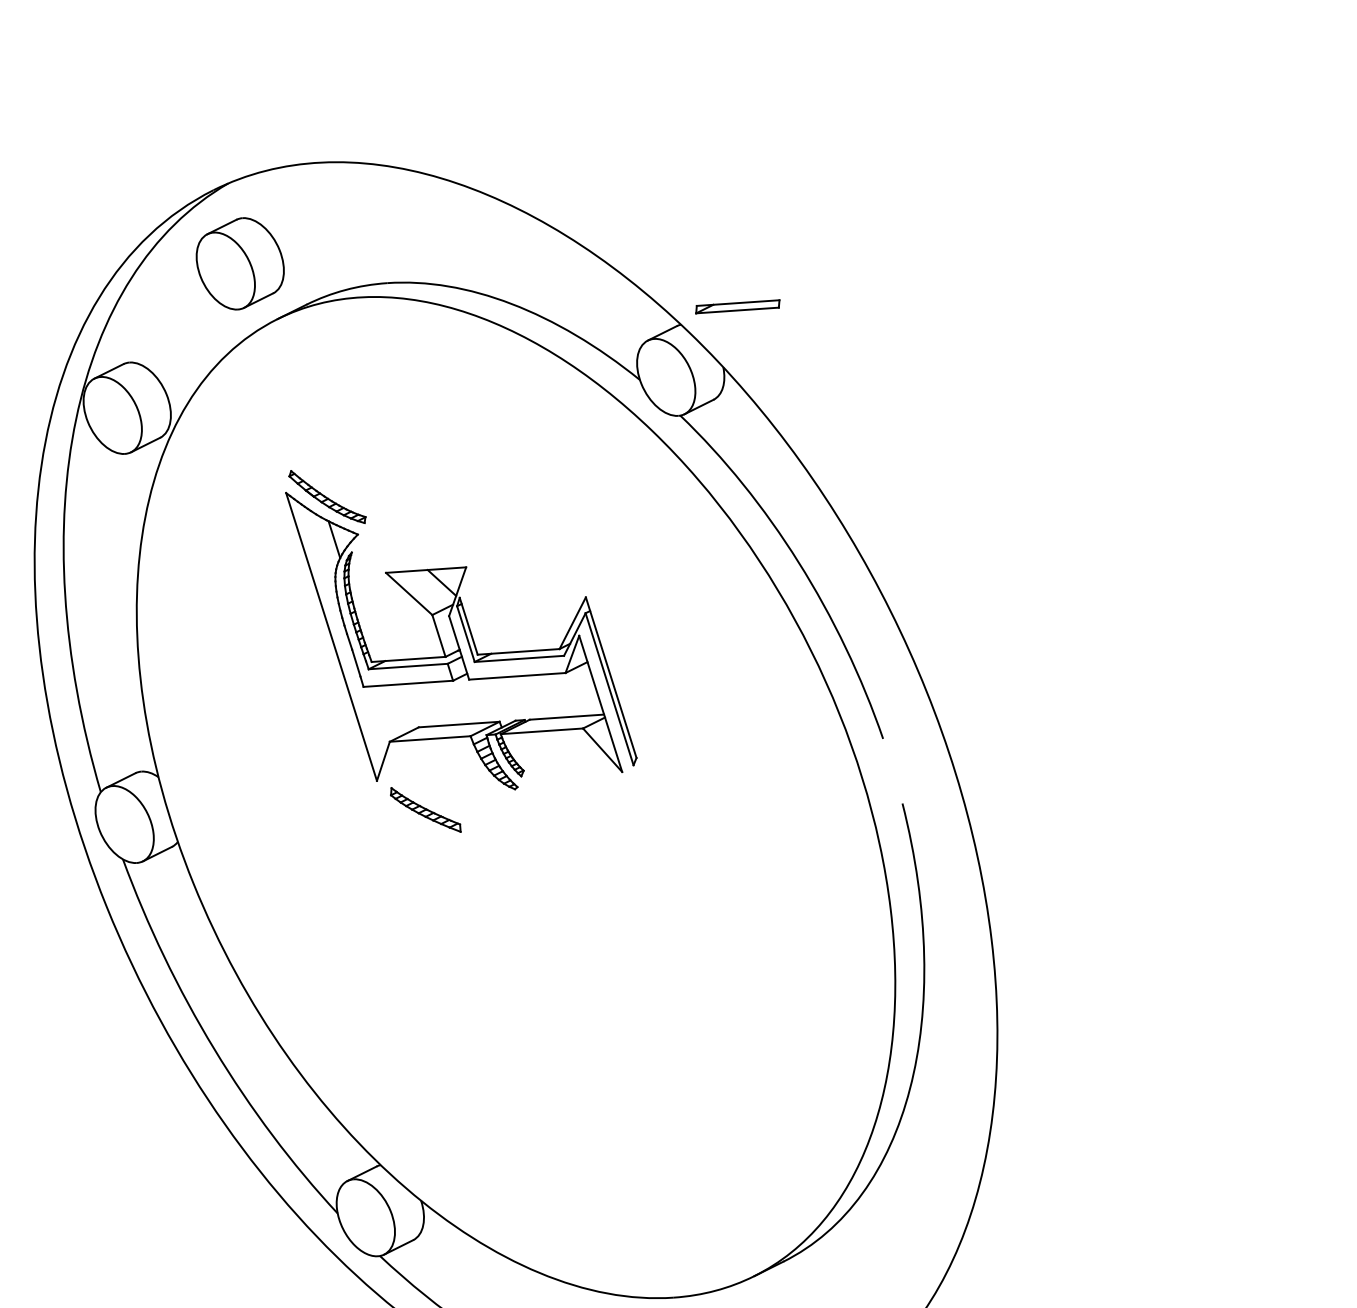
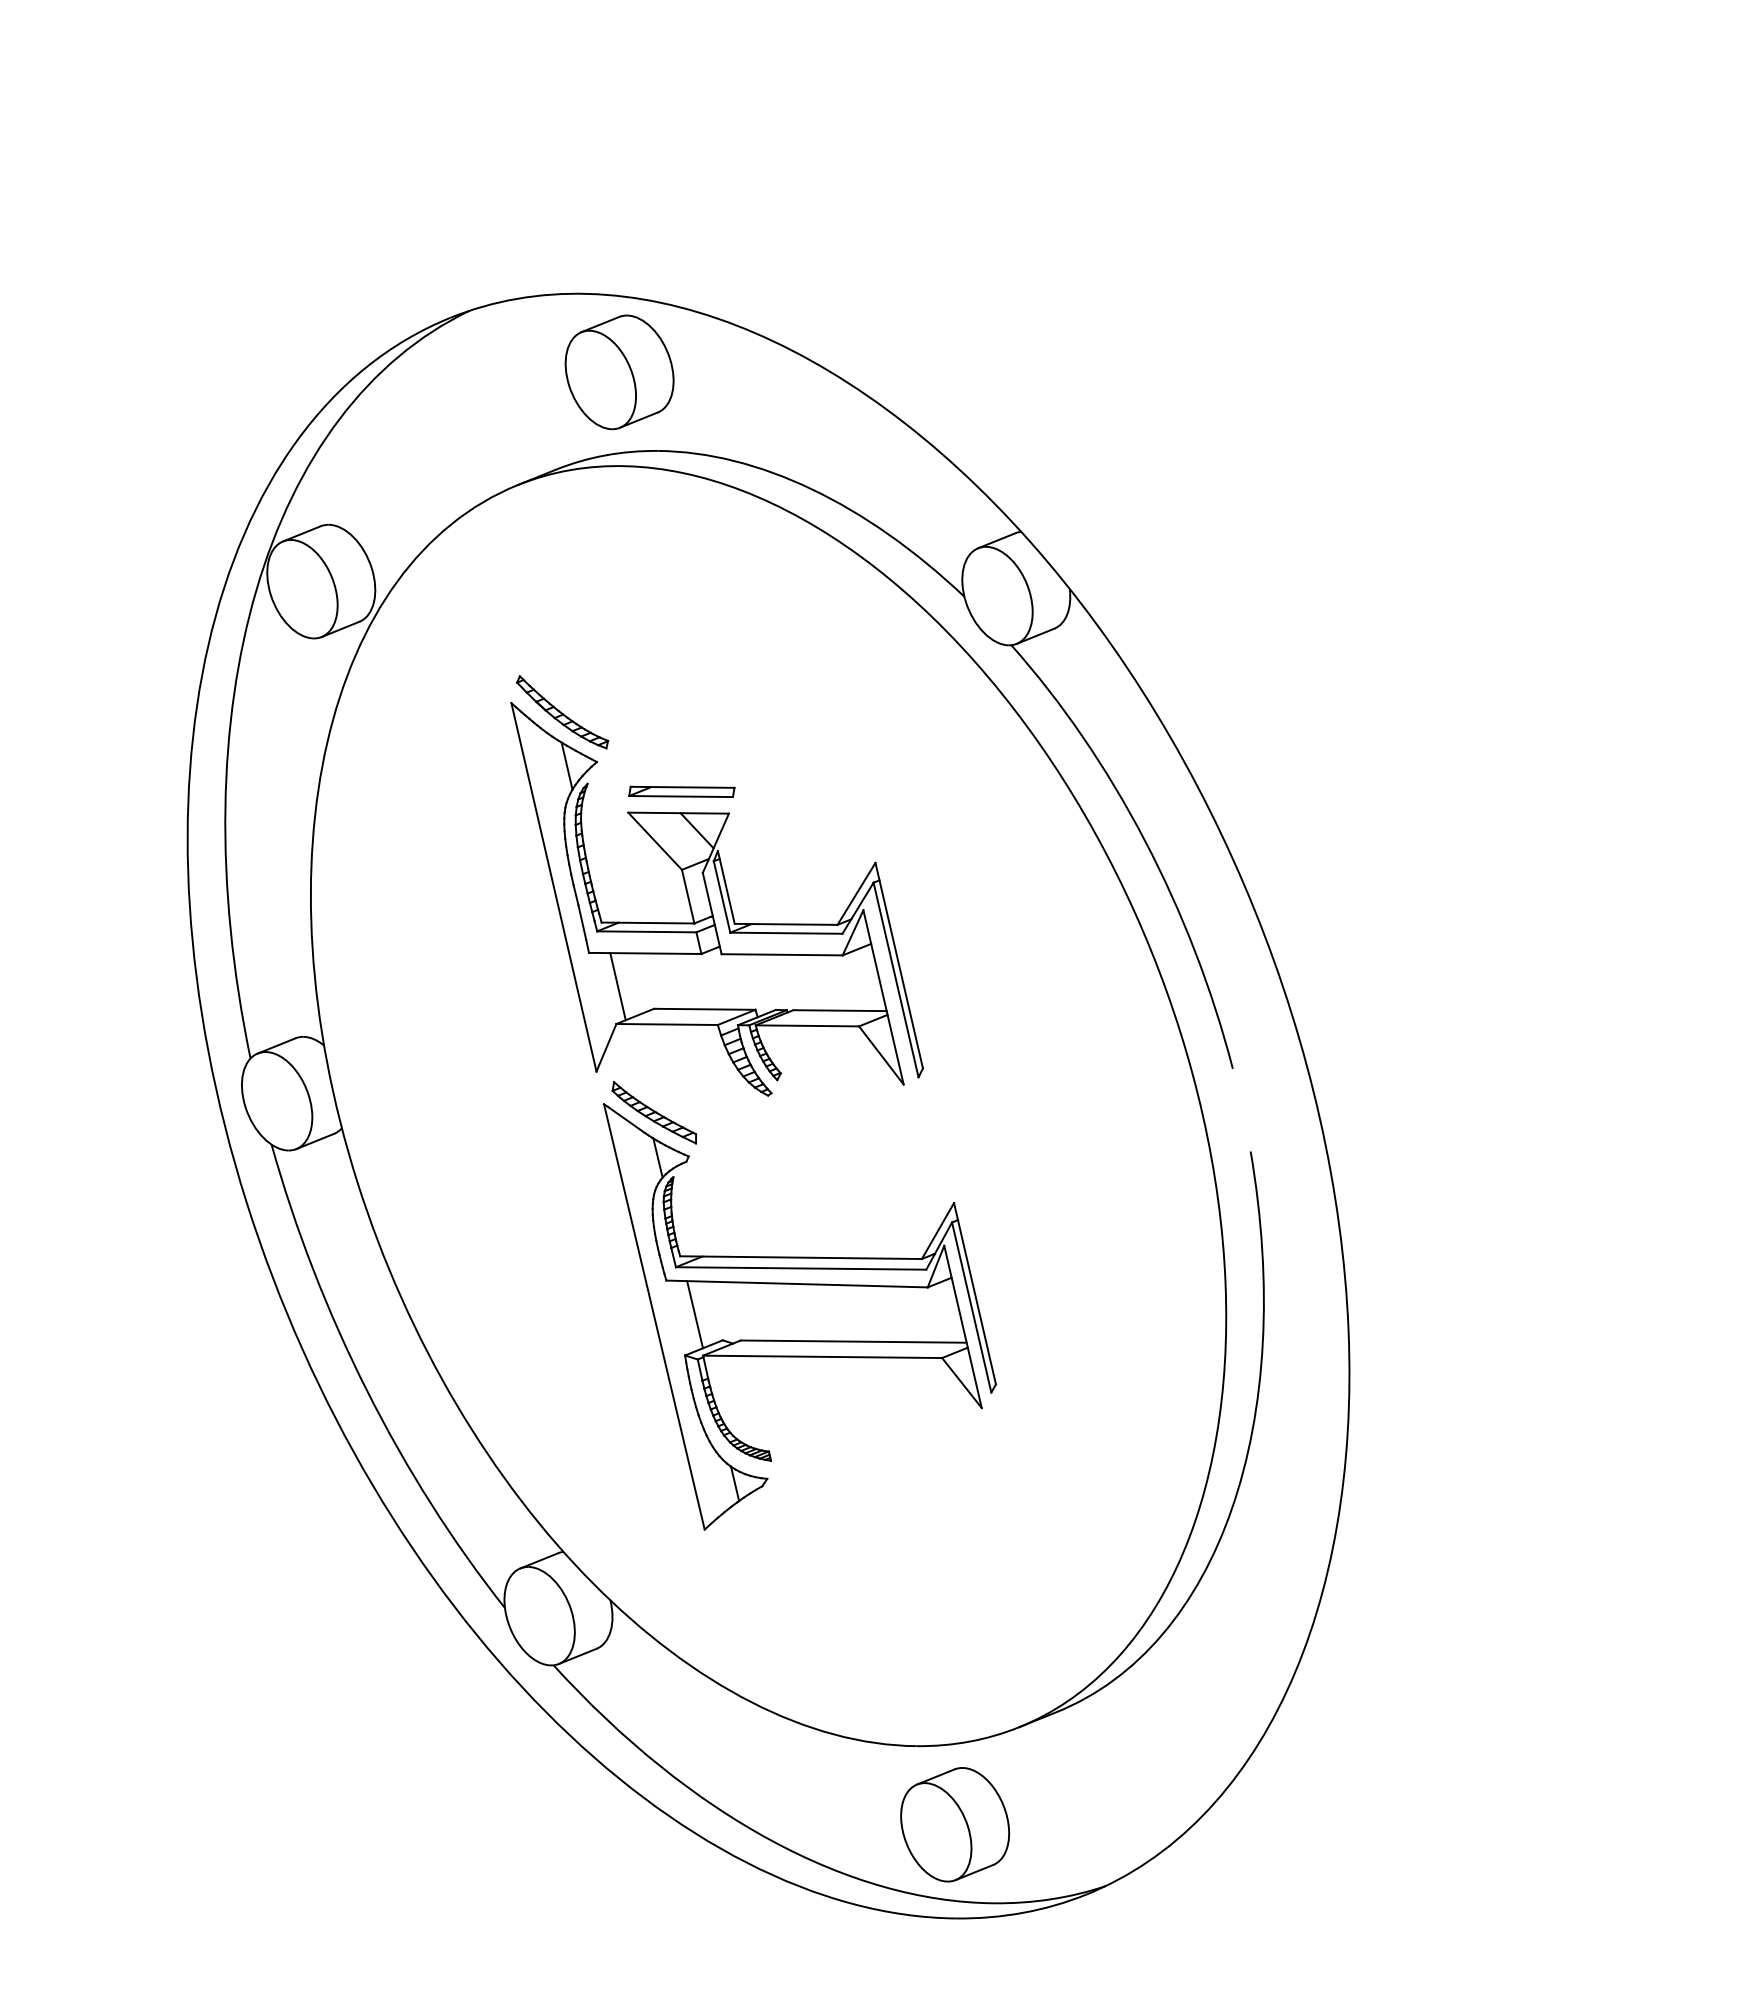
part: (240, 263) -> (619, 372), moved
part: (737, 306) -> (681, 791), moved
line: (388, 711) -> (617, 986), added
part: (553, 963) -> (799, 1316), added

